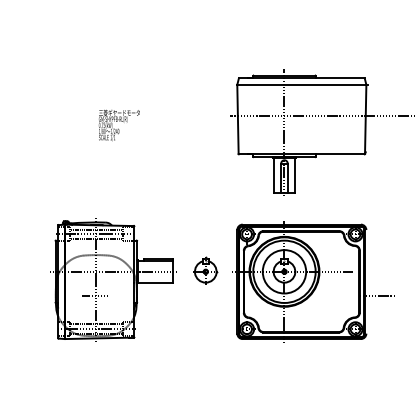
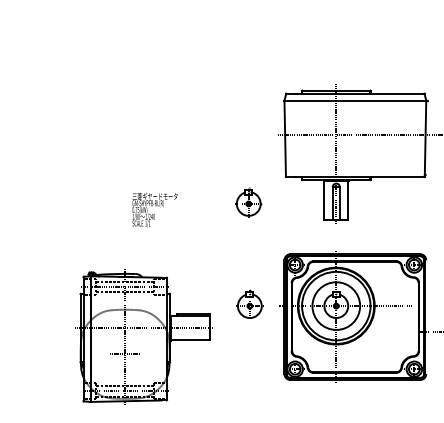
text: (118, 125) -> (153, 210), moved
part: (204, 177) -> (248, 202), added
part: (113, 279) -> (144, 336), moved

